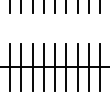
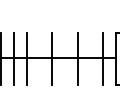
line: (43, 67) -> (39, 59), removed
line: (66, 67) -> (65, 59), removed
line: (88, 67) -> (90, 59), removed

